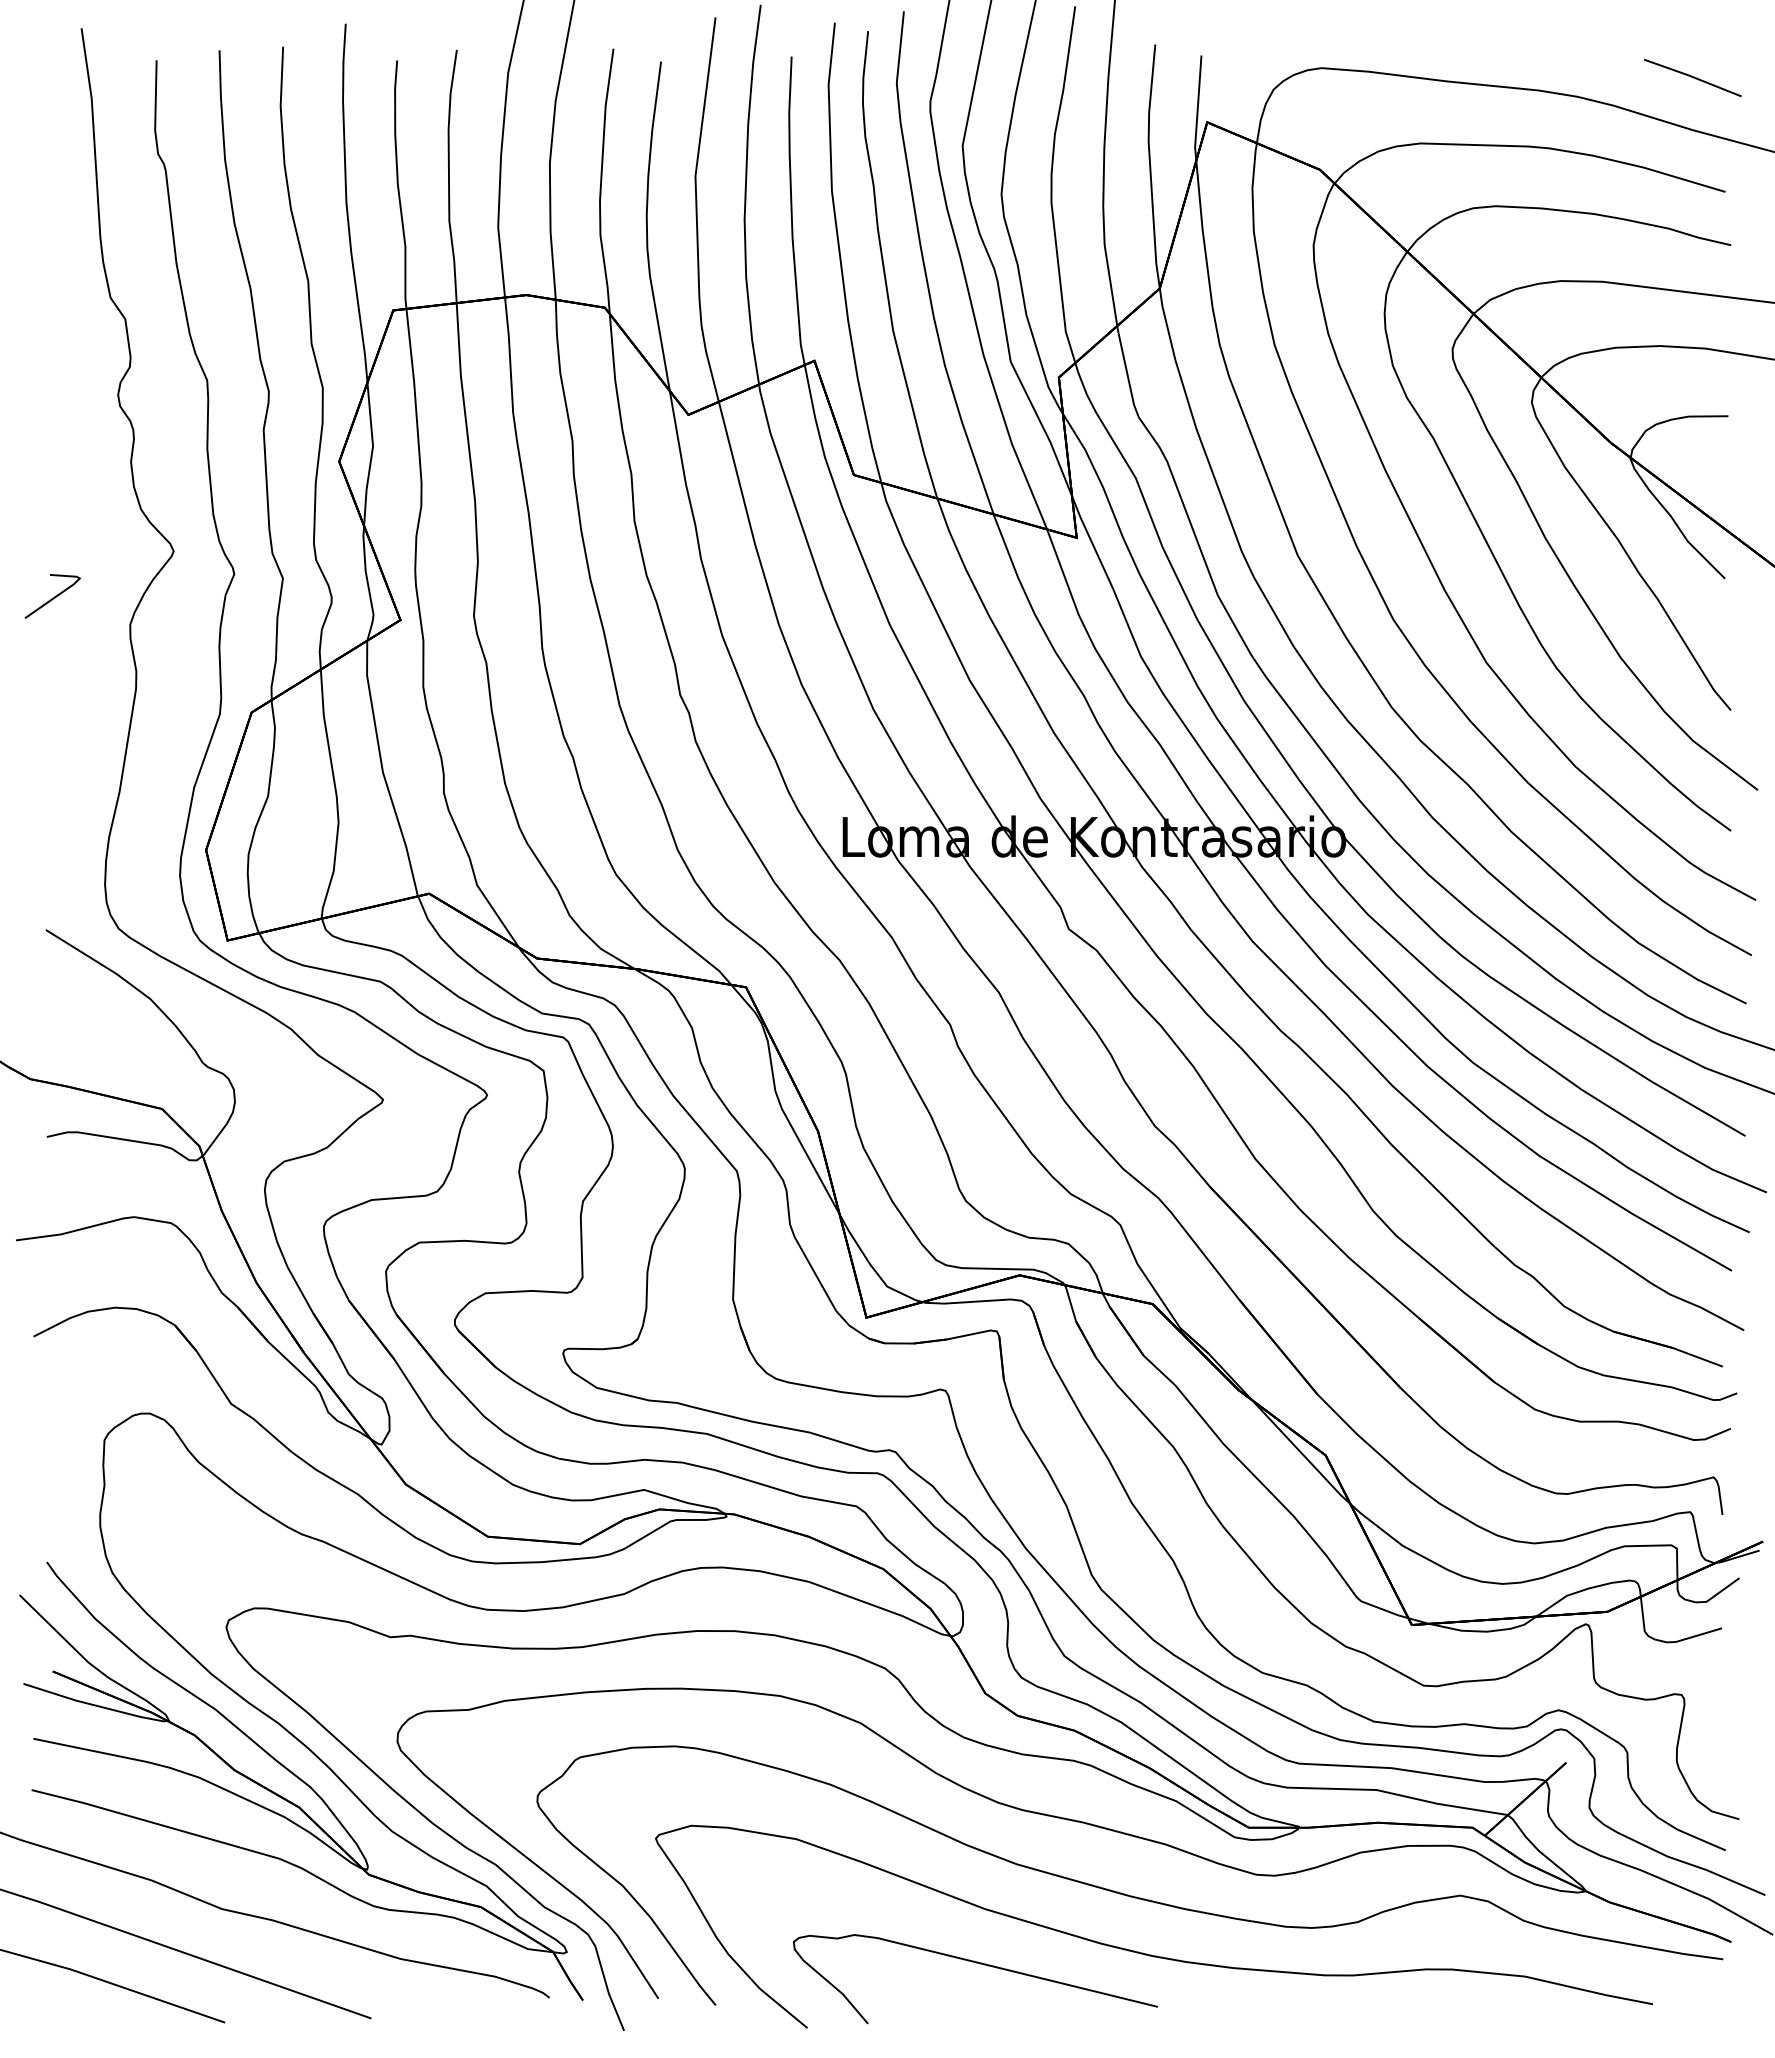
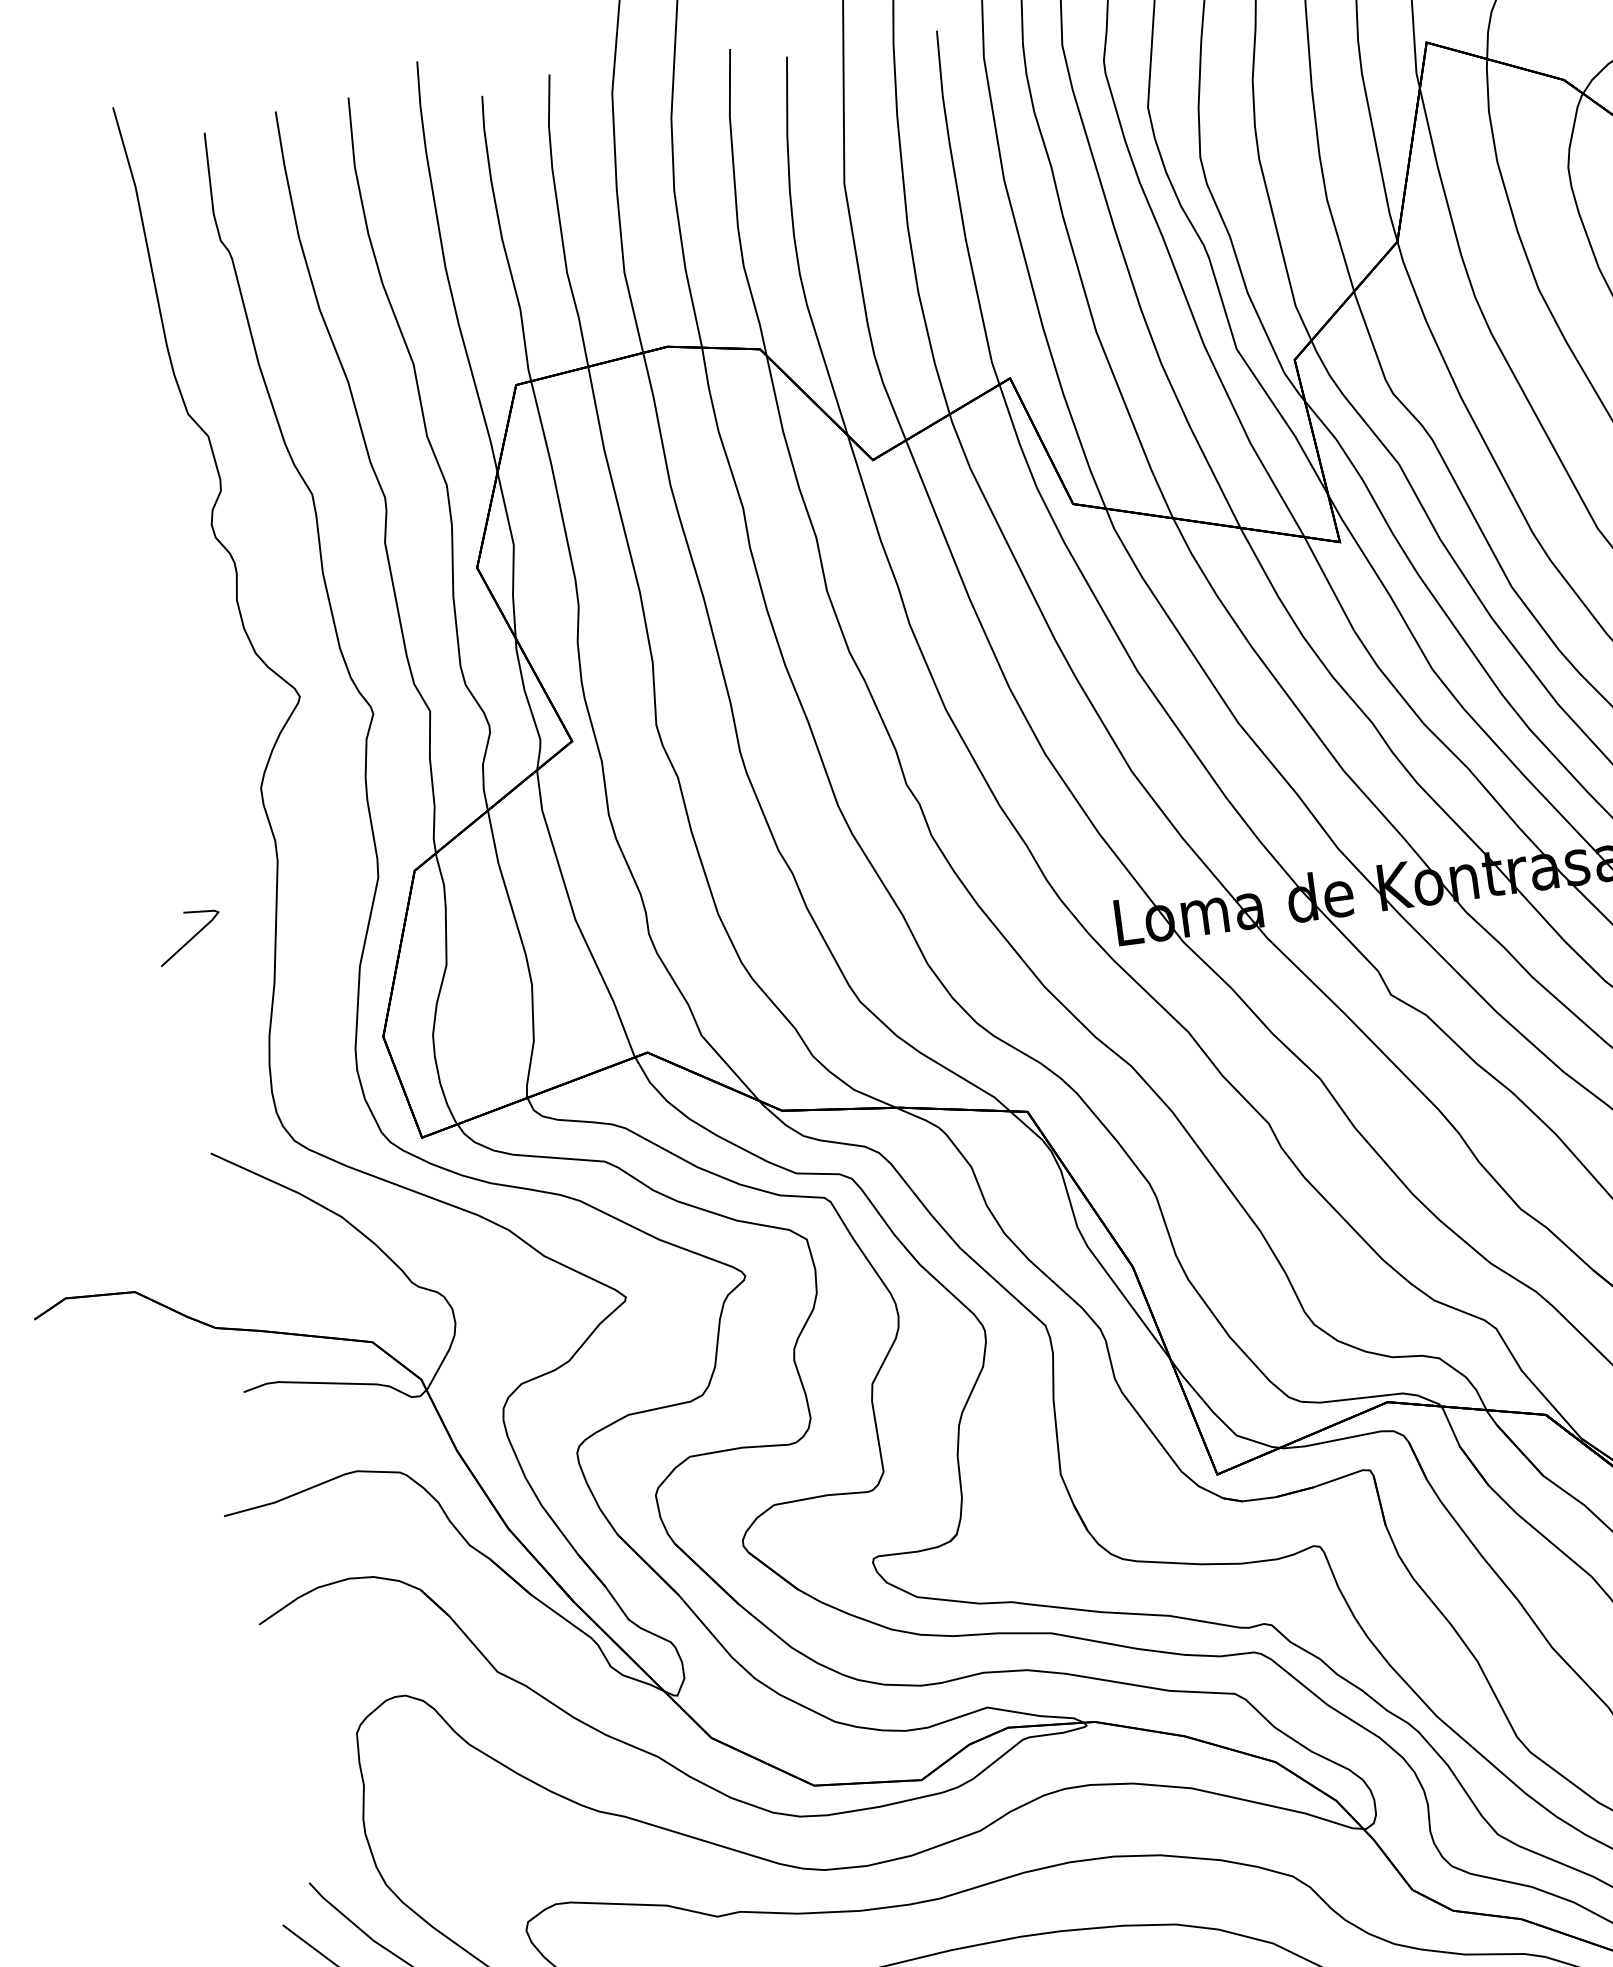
line: (53, 597) -> (190, 938), moved

